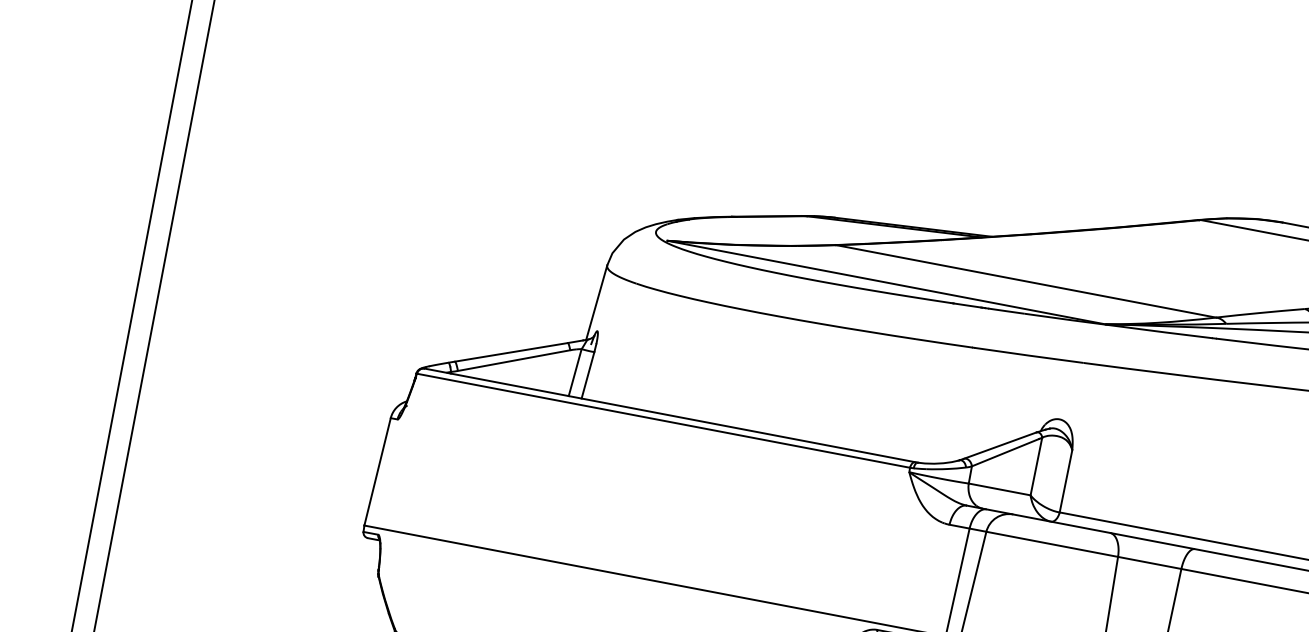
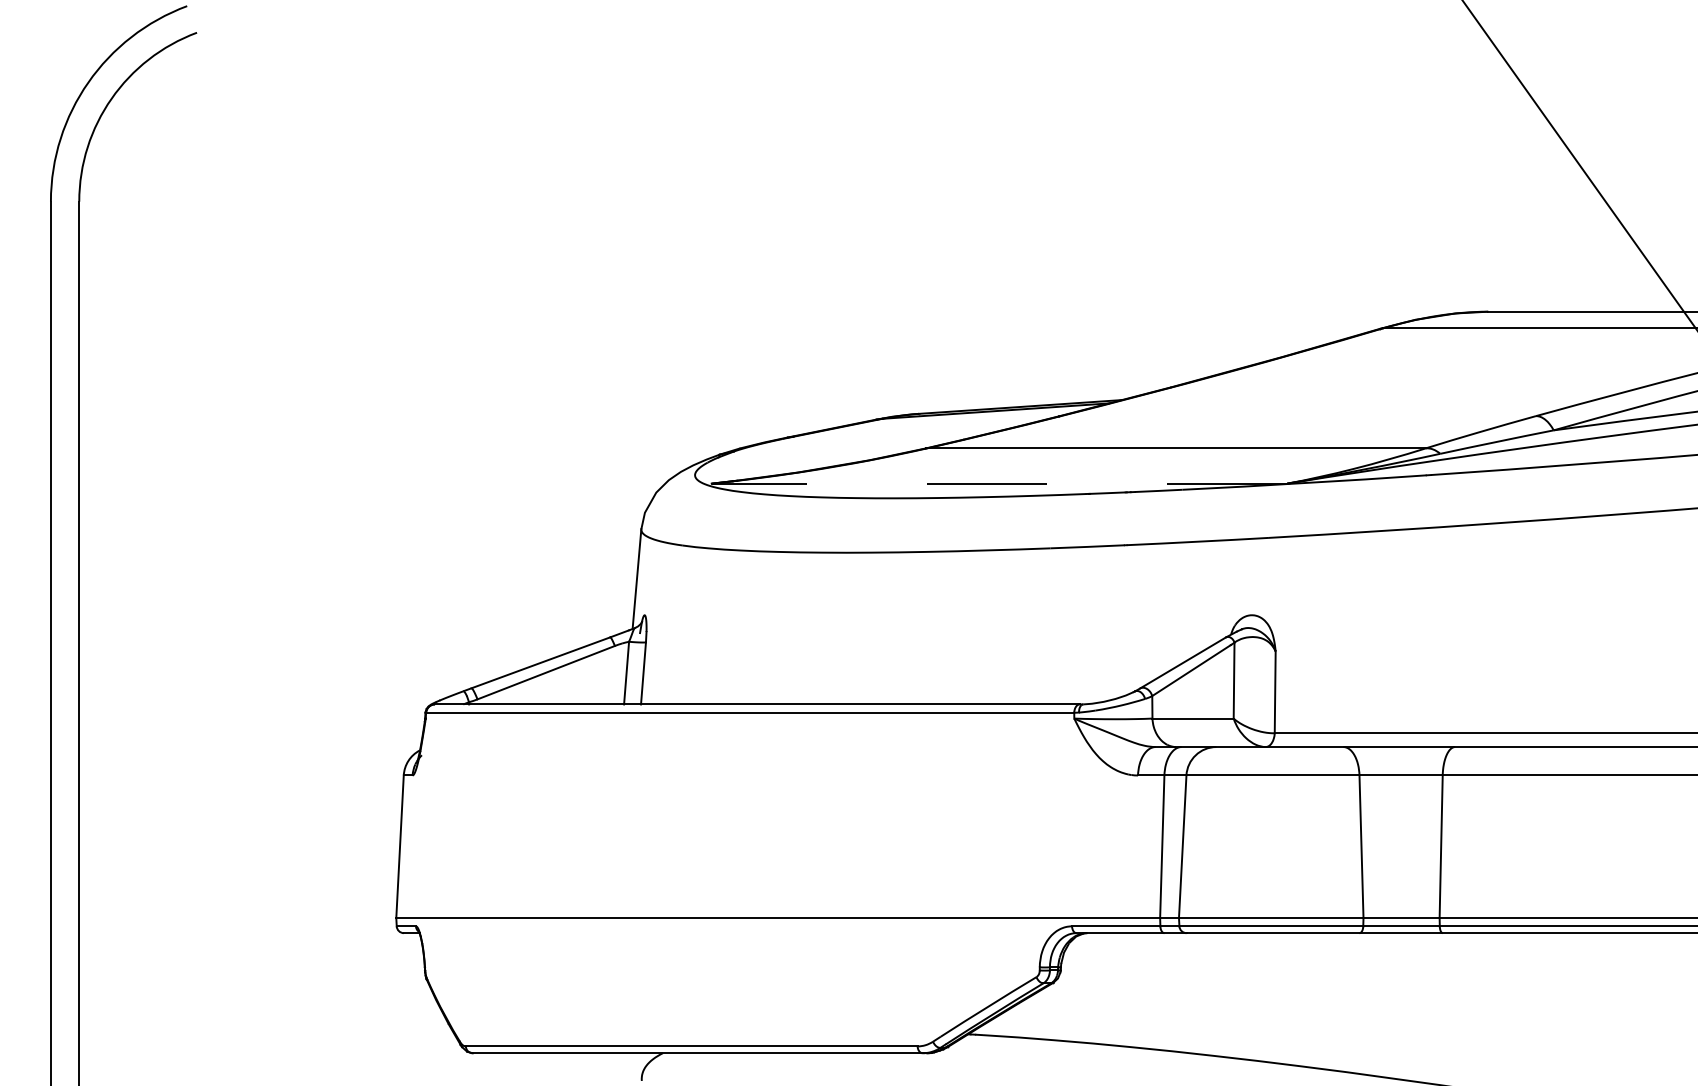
line: (886, 282) -> (999, 483), solid -> dashed

